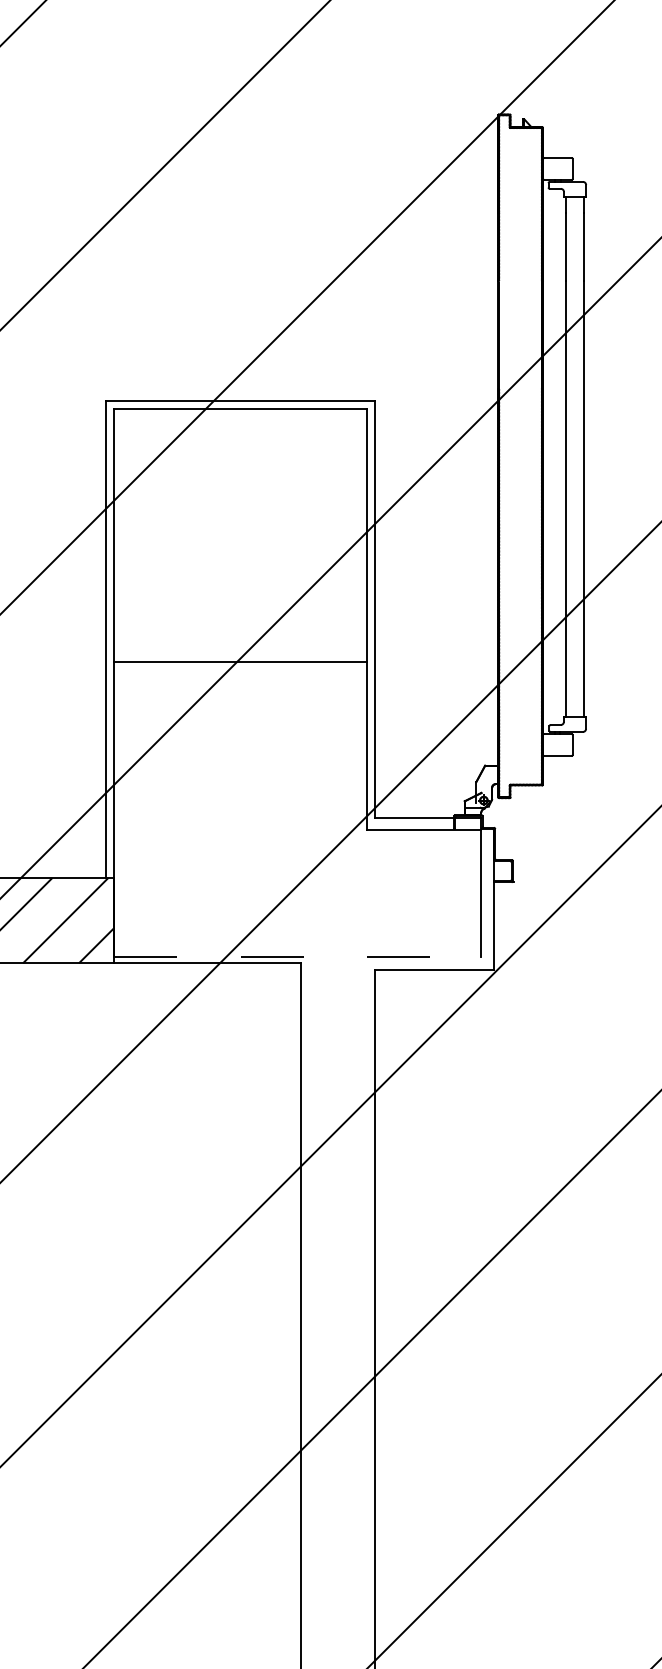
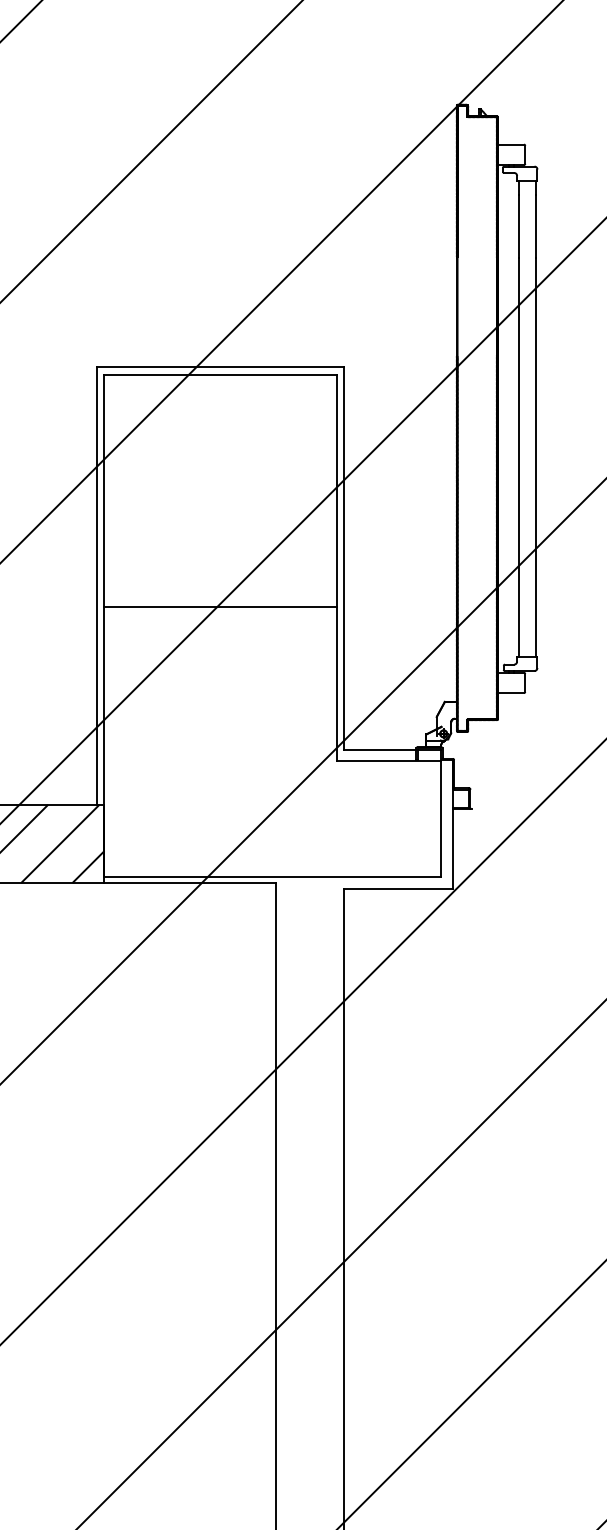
line: (298, 957) -> (273, 877), dashed -> solid

